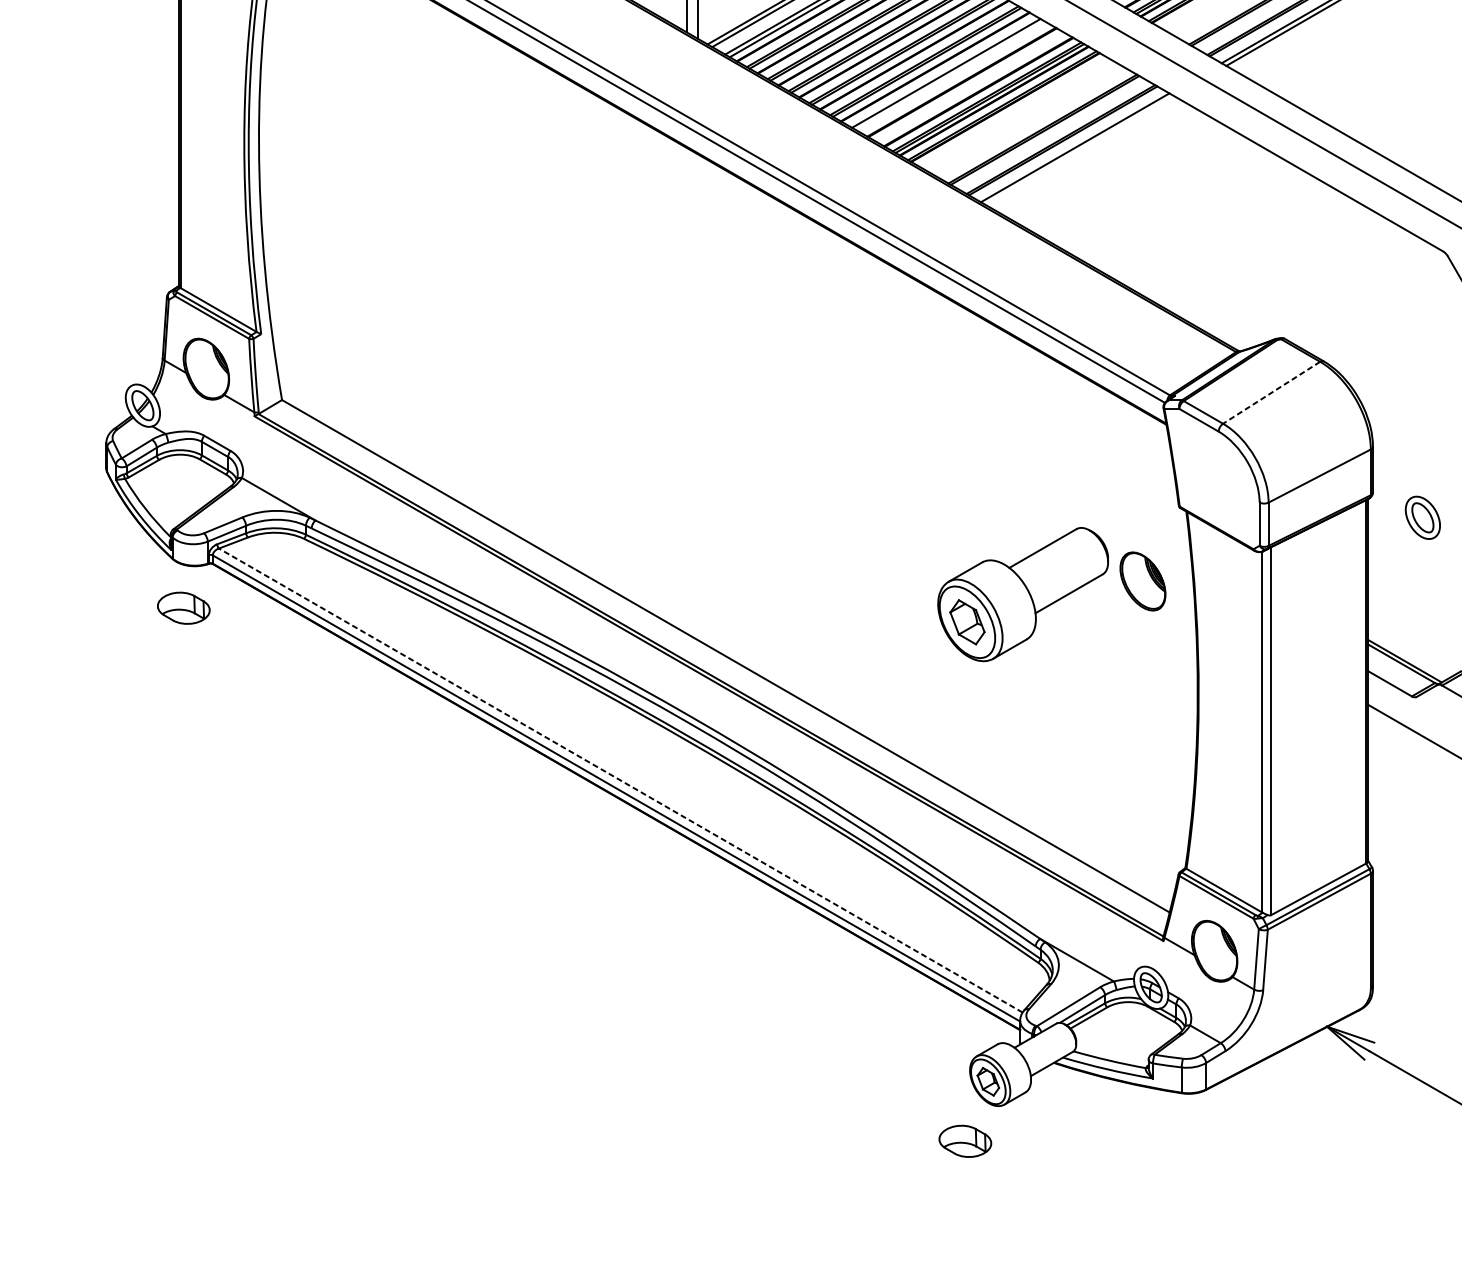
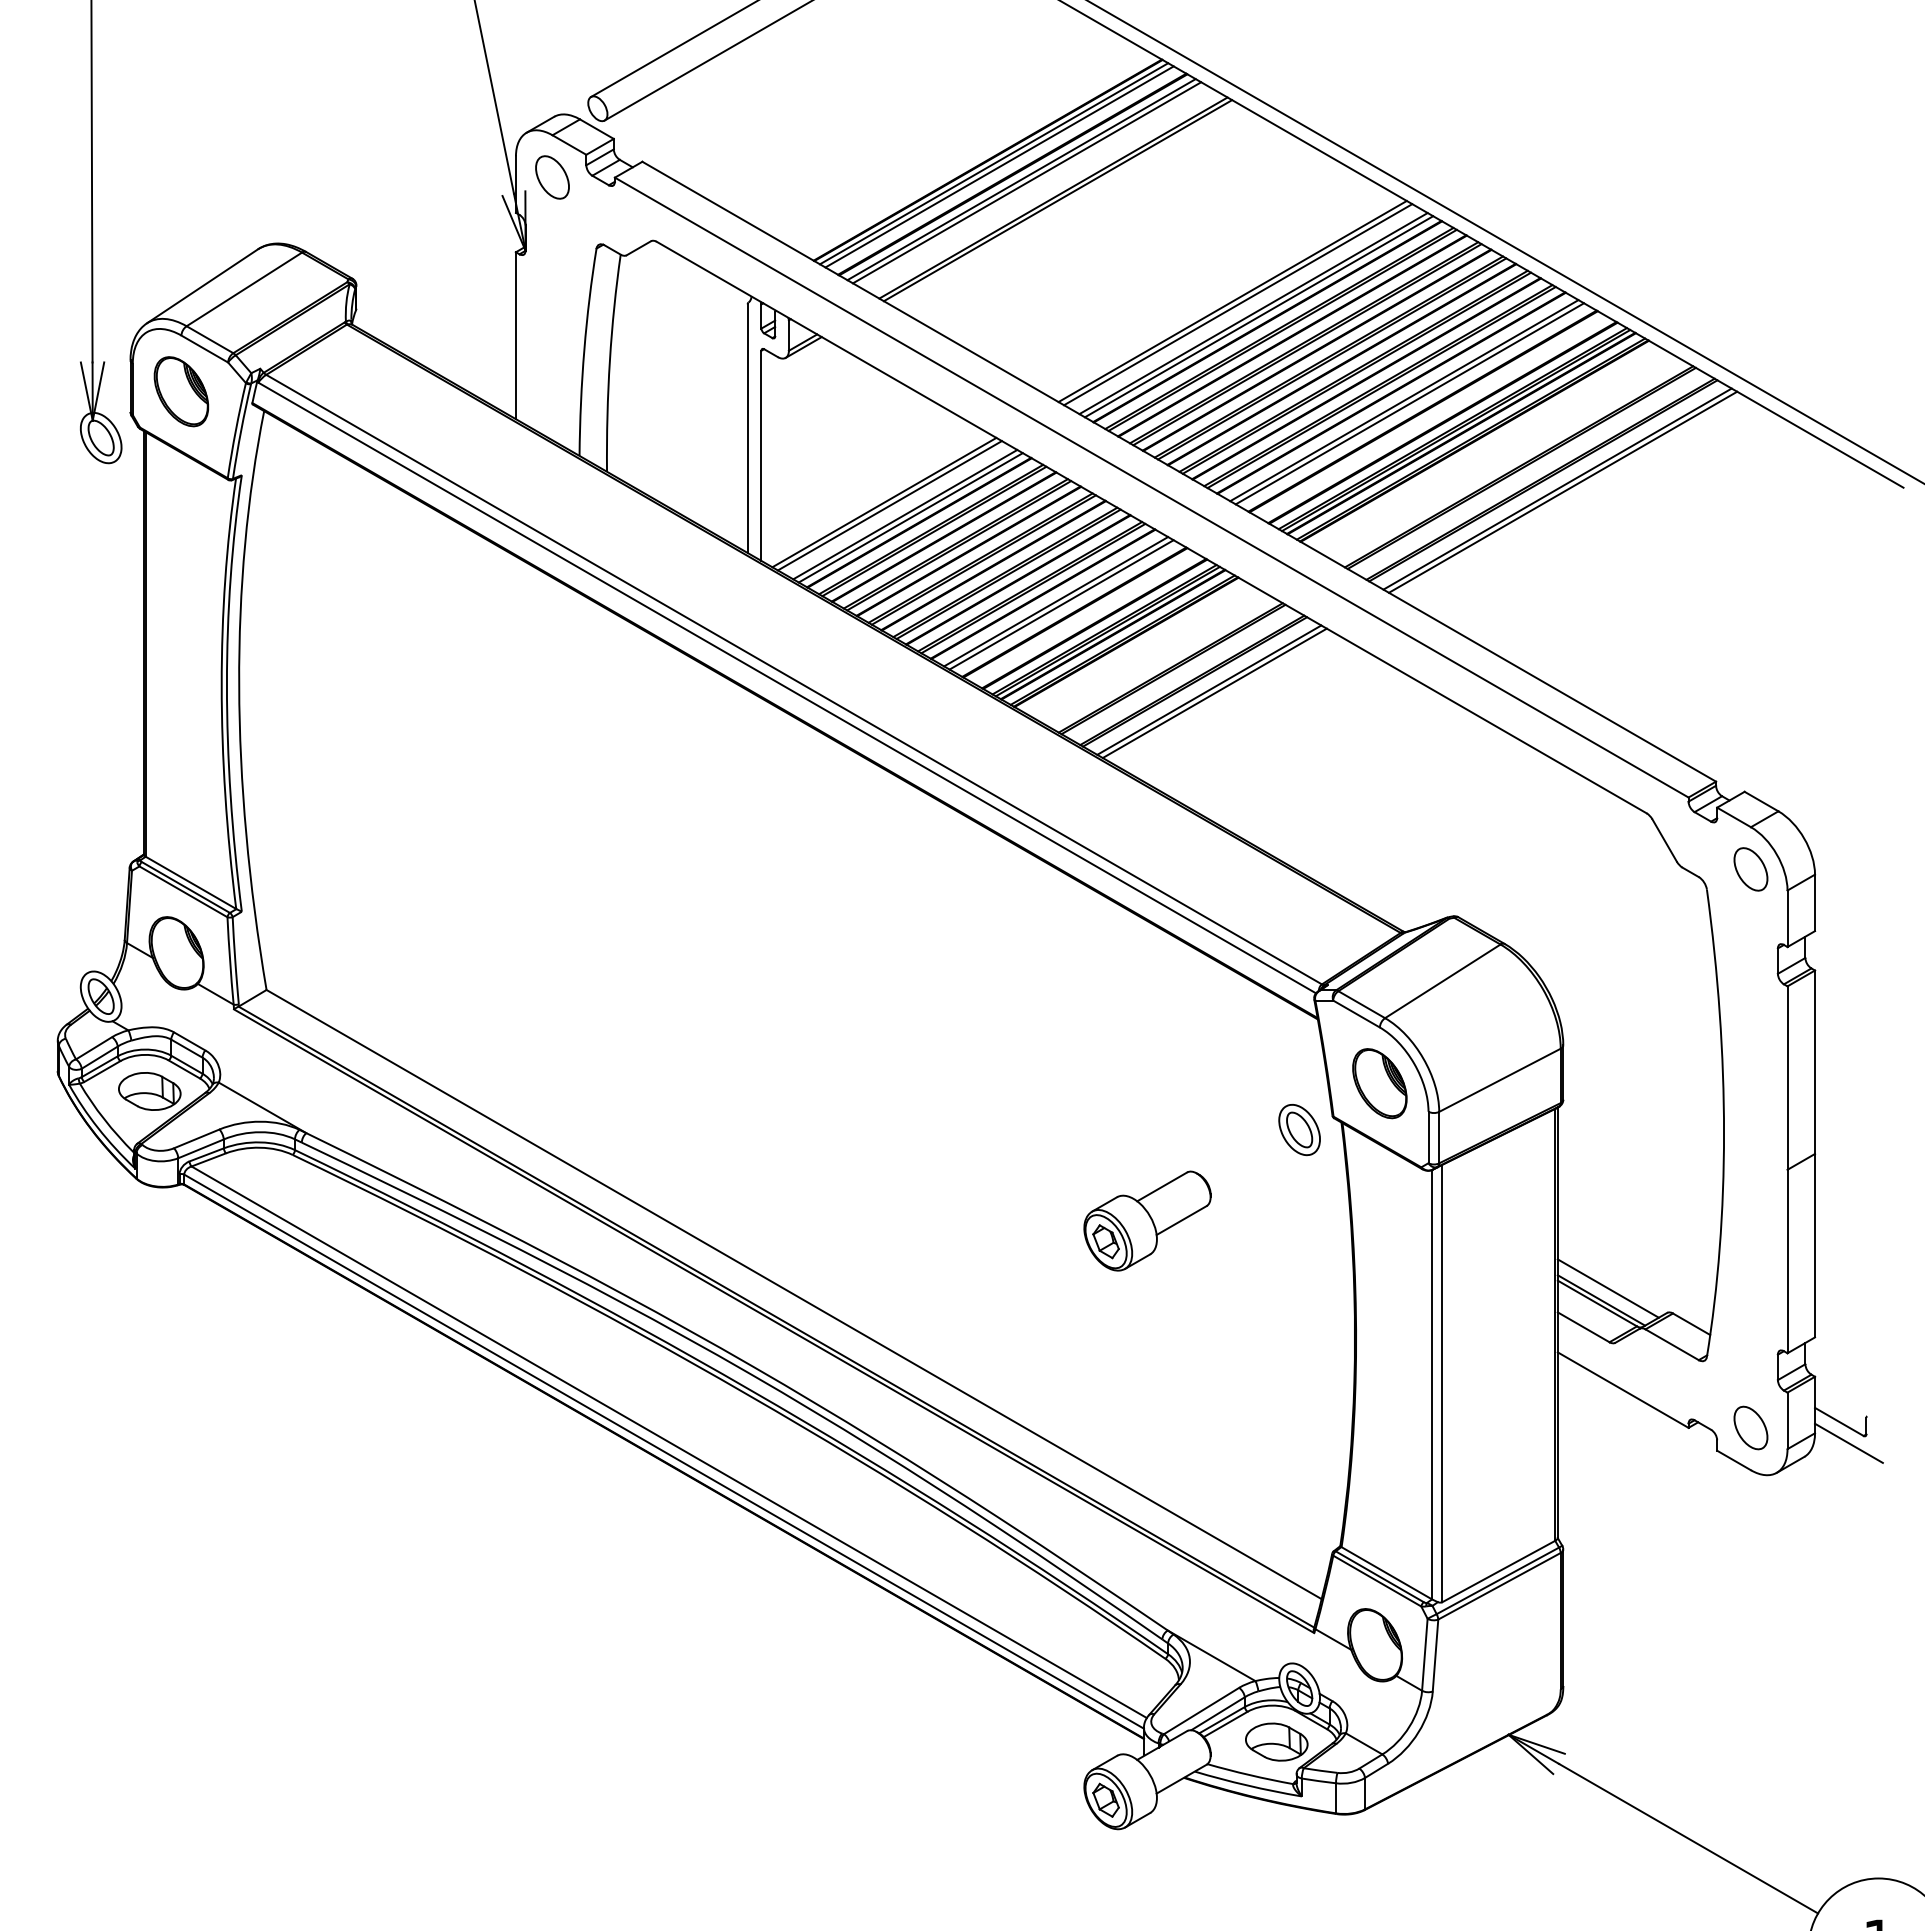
line: (950, 75) -> (1061, 604), added
line: (1079, 150) -> (1214, 693), added
line: (1271, 392) -> (1442, 981), dashed -> solid
part: (1422, 518) -> (1299, 1130), moved
part: (1142, 581) -> (1379, 1083), moved
part: (1023, 593) -> (1147, 1220), size x0.62
part: (183, 608) -> (149, 1091), moved
line: (1410, 651) -> (1607, 1288), added
line: (621, 780) -> (669, 1442), dashed -> solid
part: (965, 1140) -> (1276, 1741), moved

